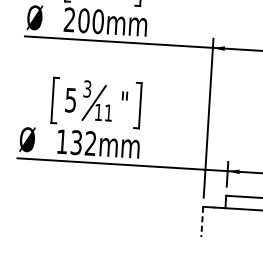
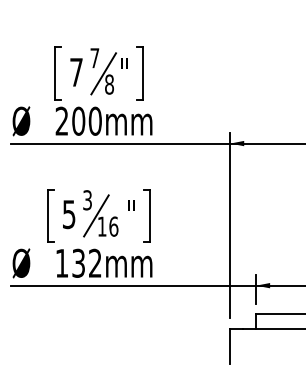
text: (108, 112) -> (113, 226), 11 -> 16
line: (202, 221) -> (230, 346), dashed -> solid

